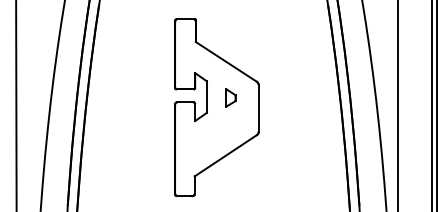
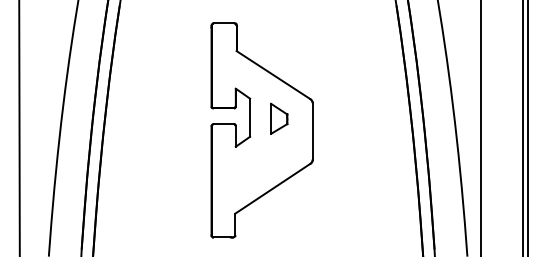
part: (231, 97) -> (279, 118), size x1.43

